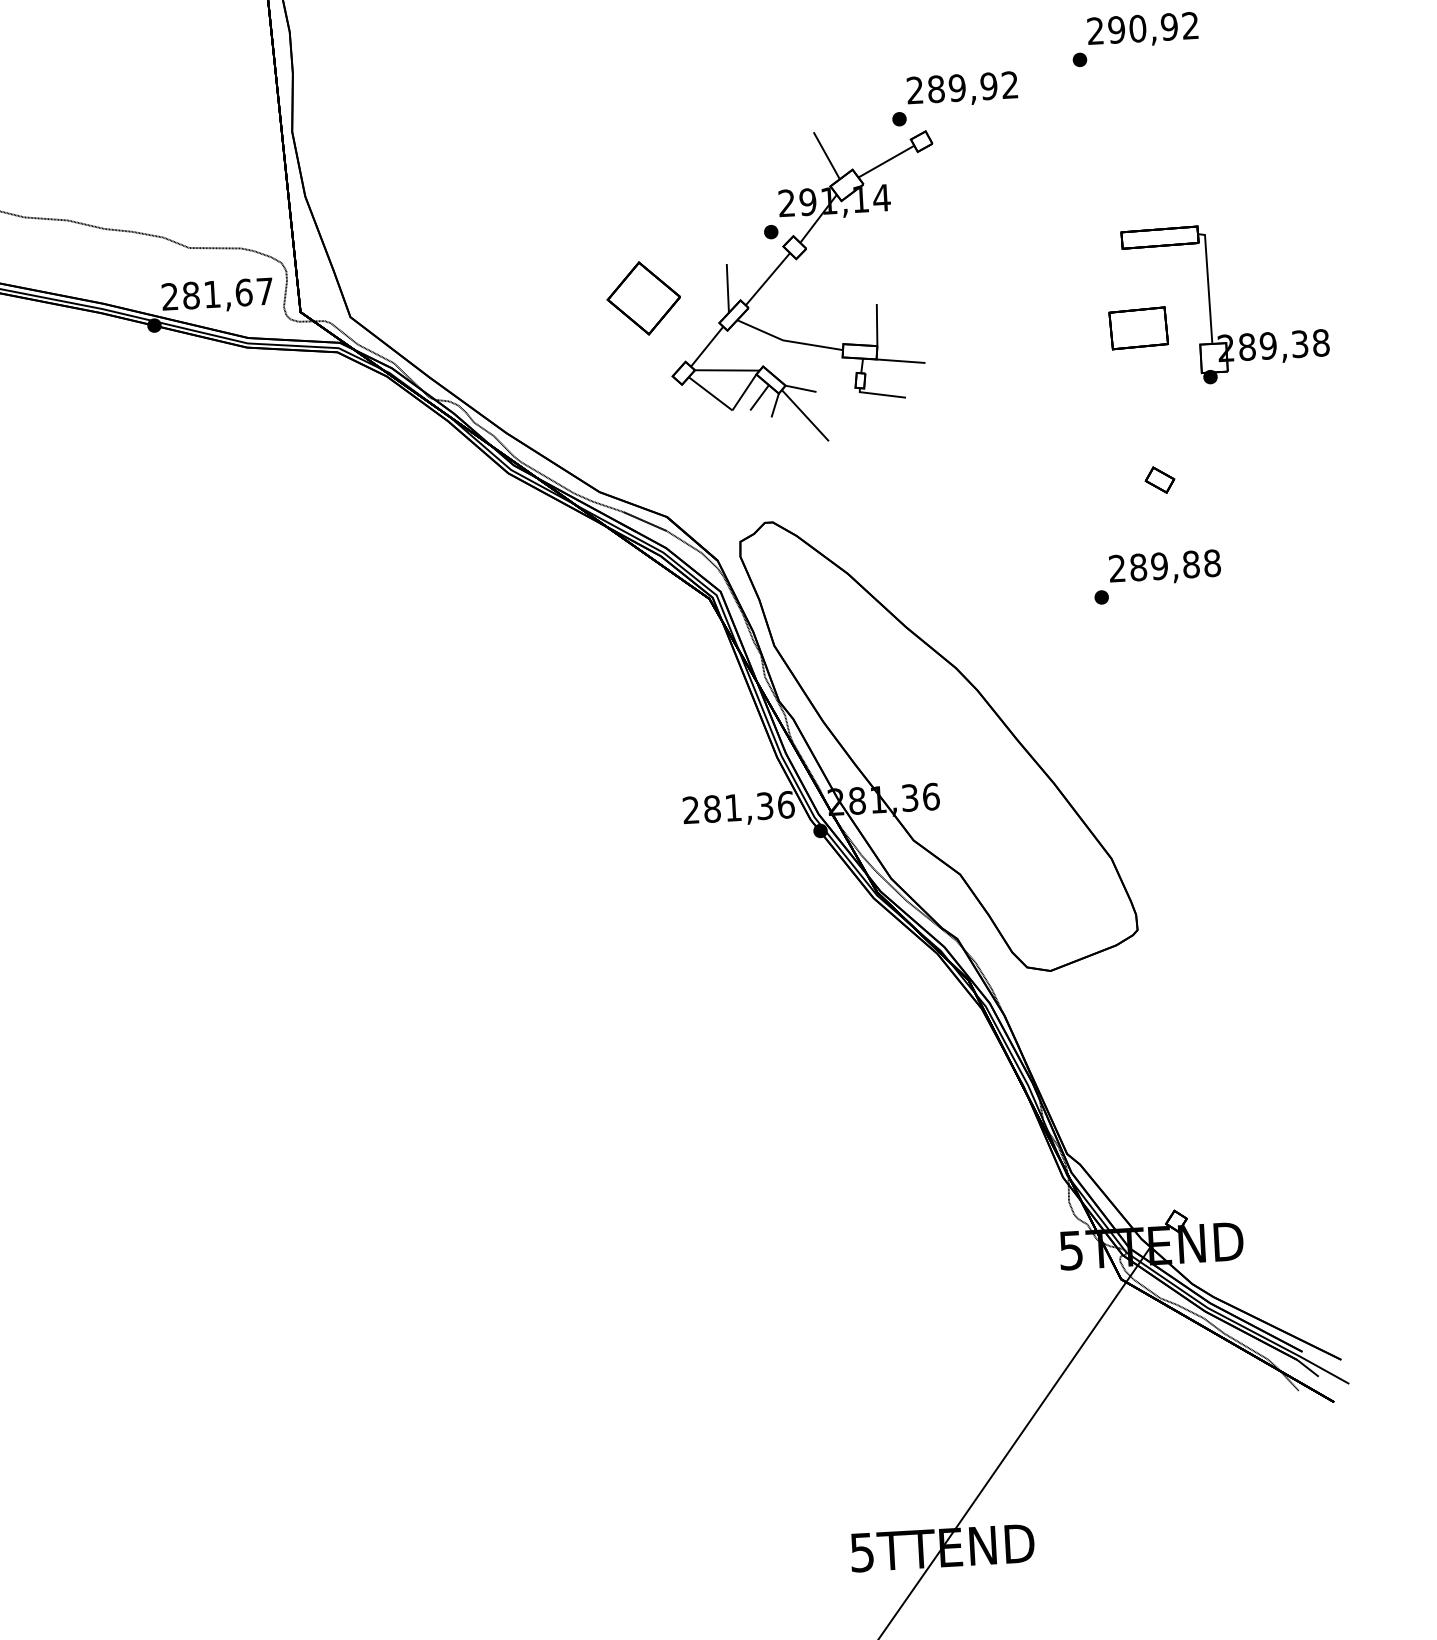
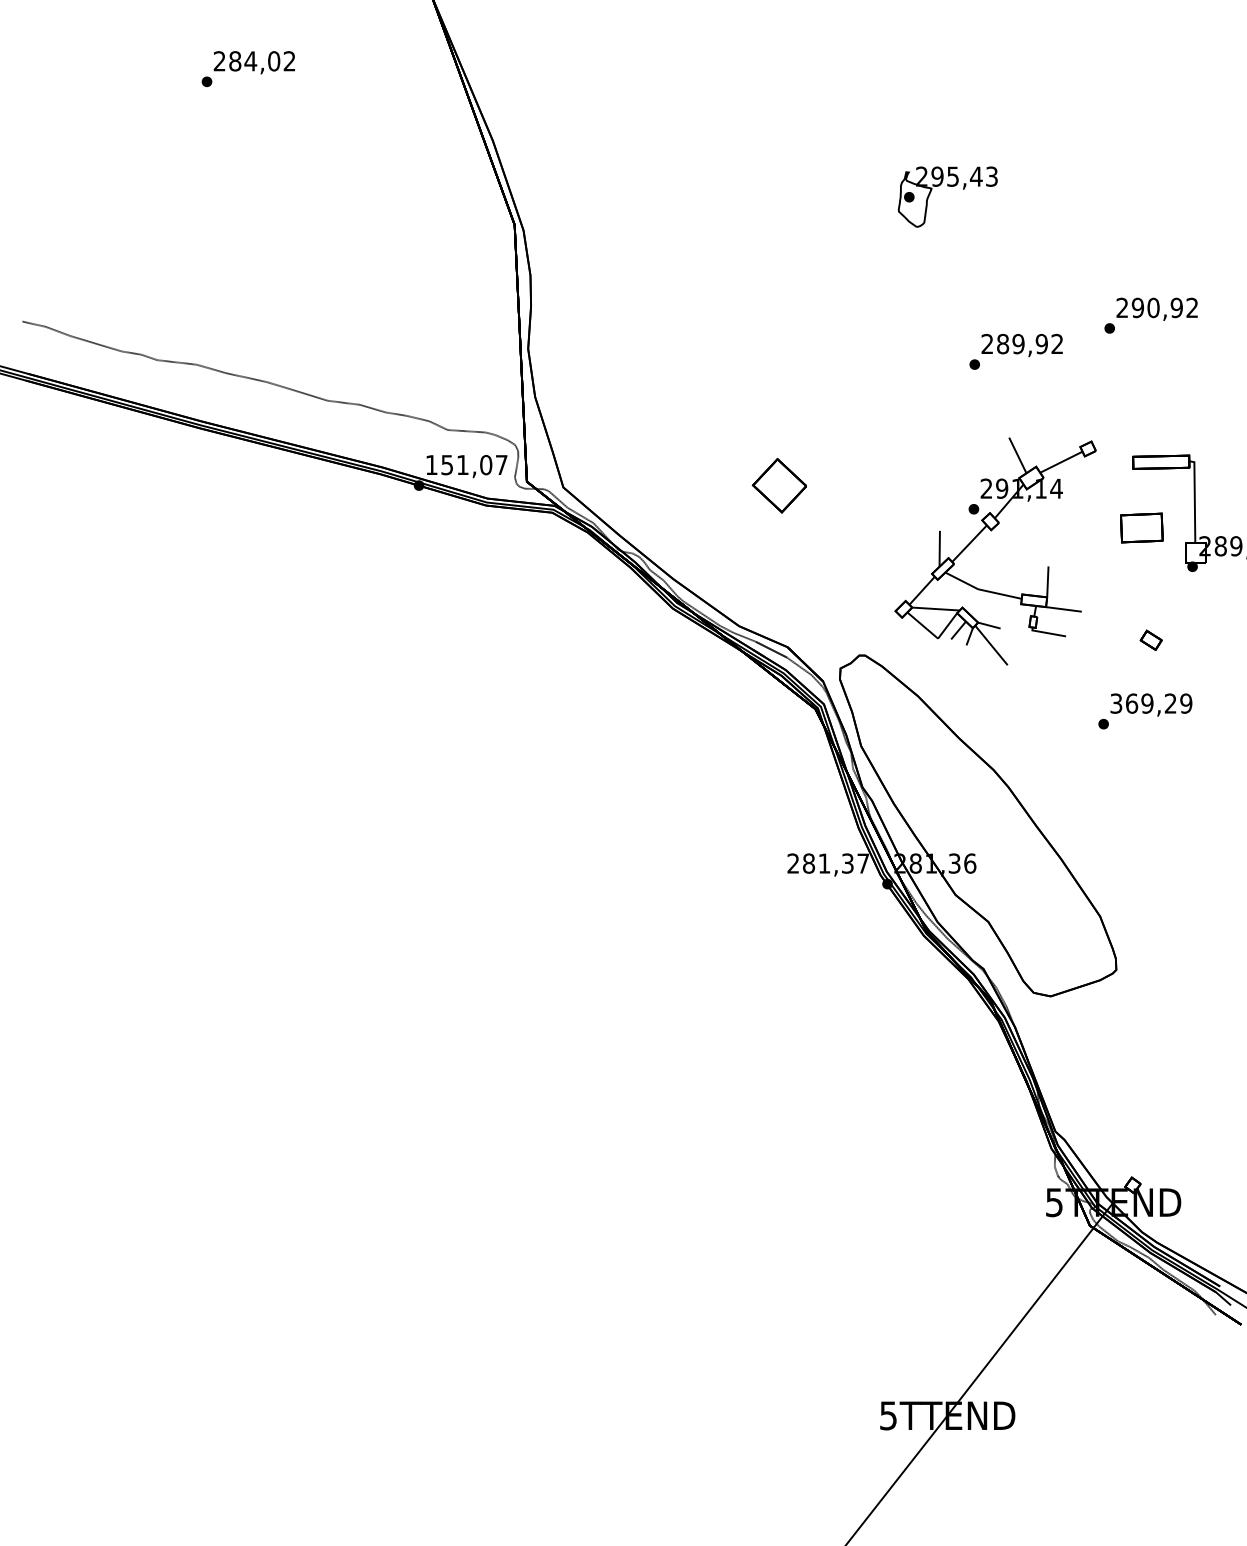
part: (796, 260) -> (991, 531), moved
text: (206, 293) -> (458, 464), 281,67 -> 151,07
text: (1165, 565) -> (1151, 703), 289,88 -> 369,29
text: (786, 804) -> (863, 863), 281,36 -> 281,37

